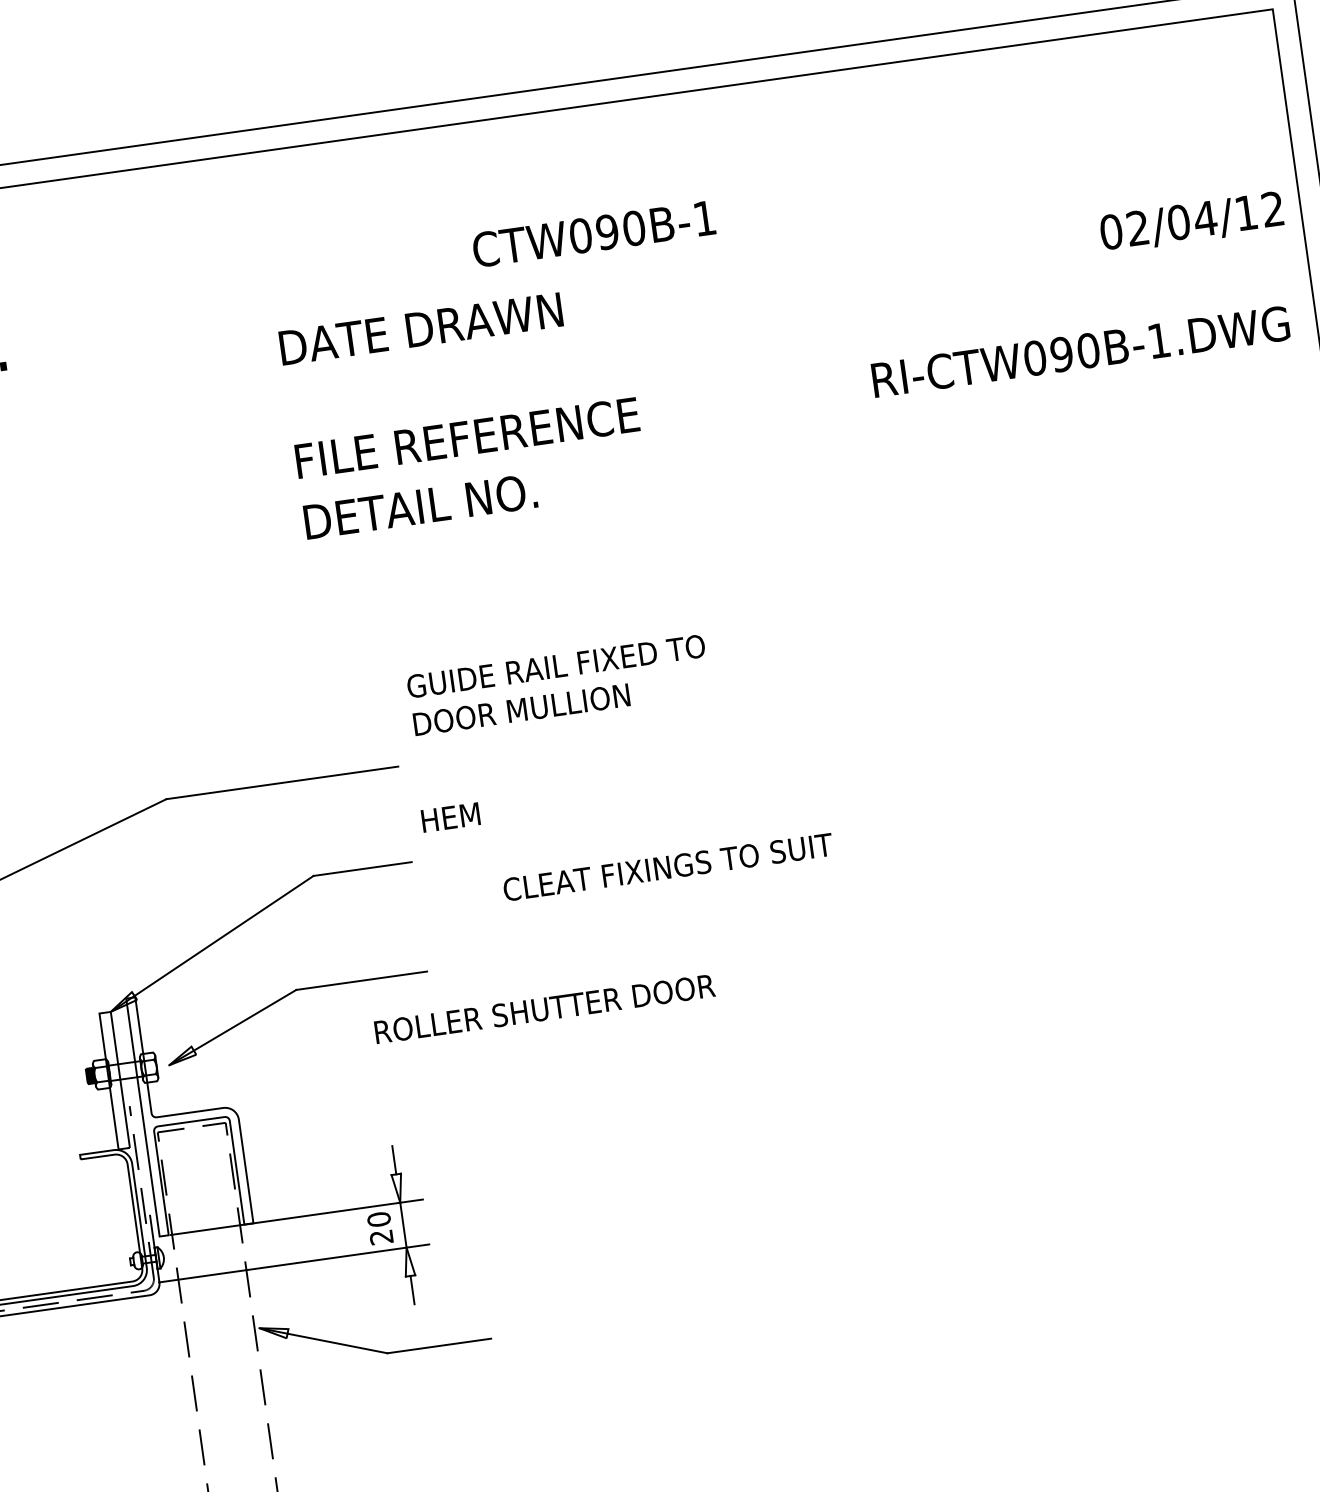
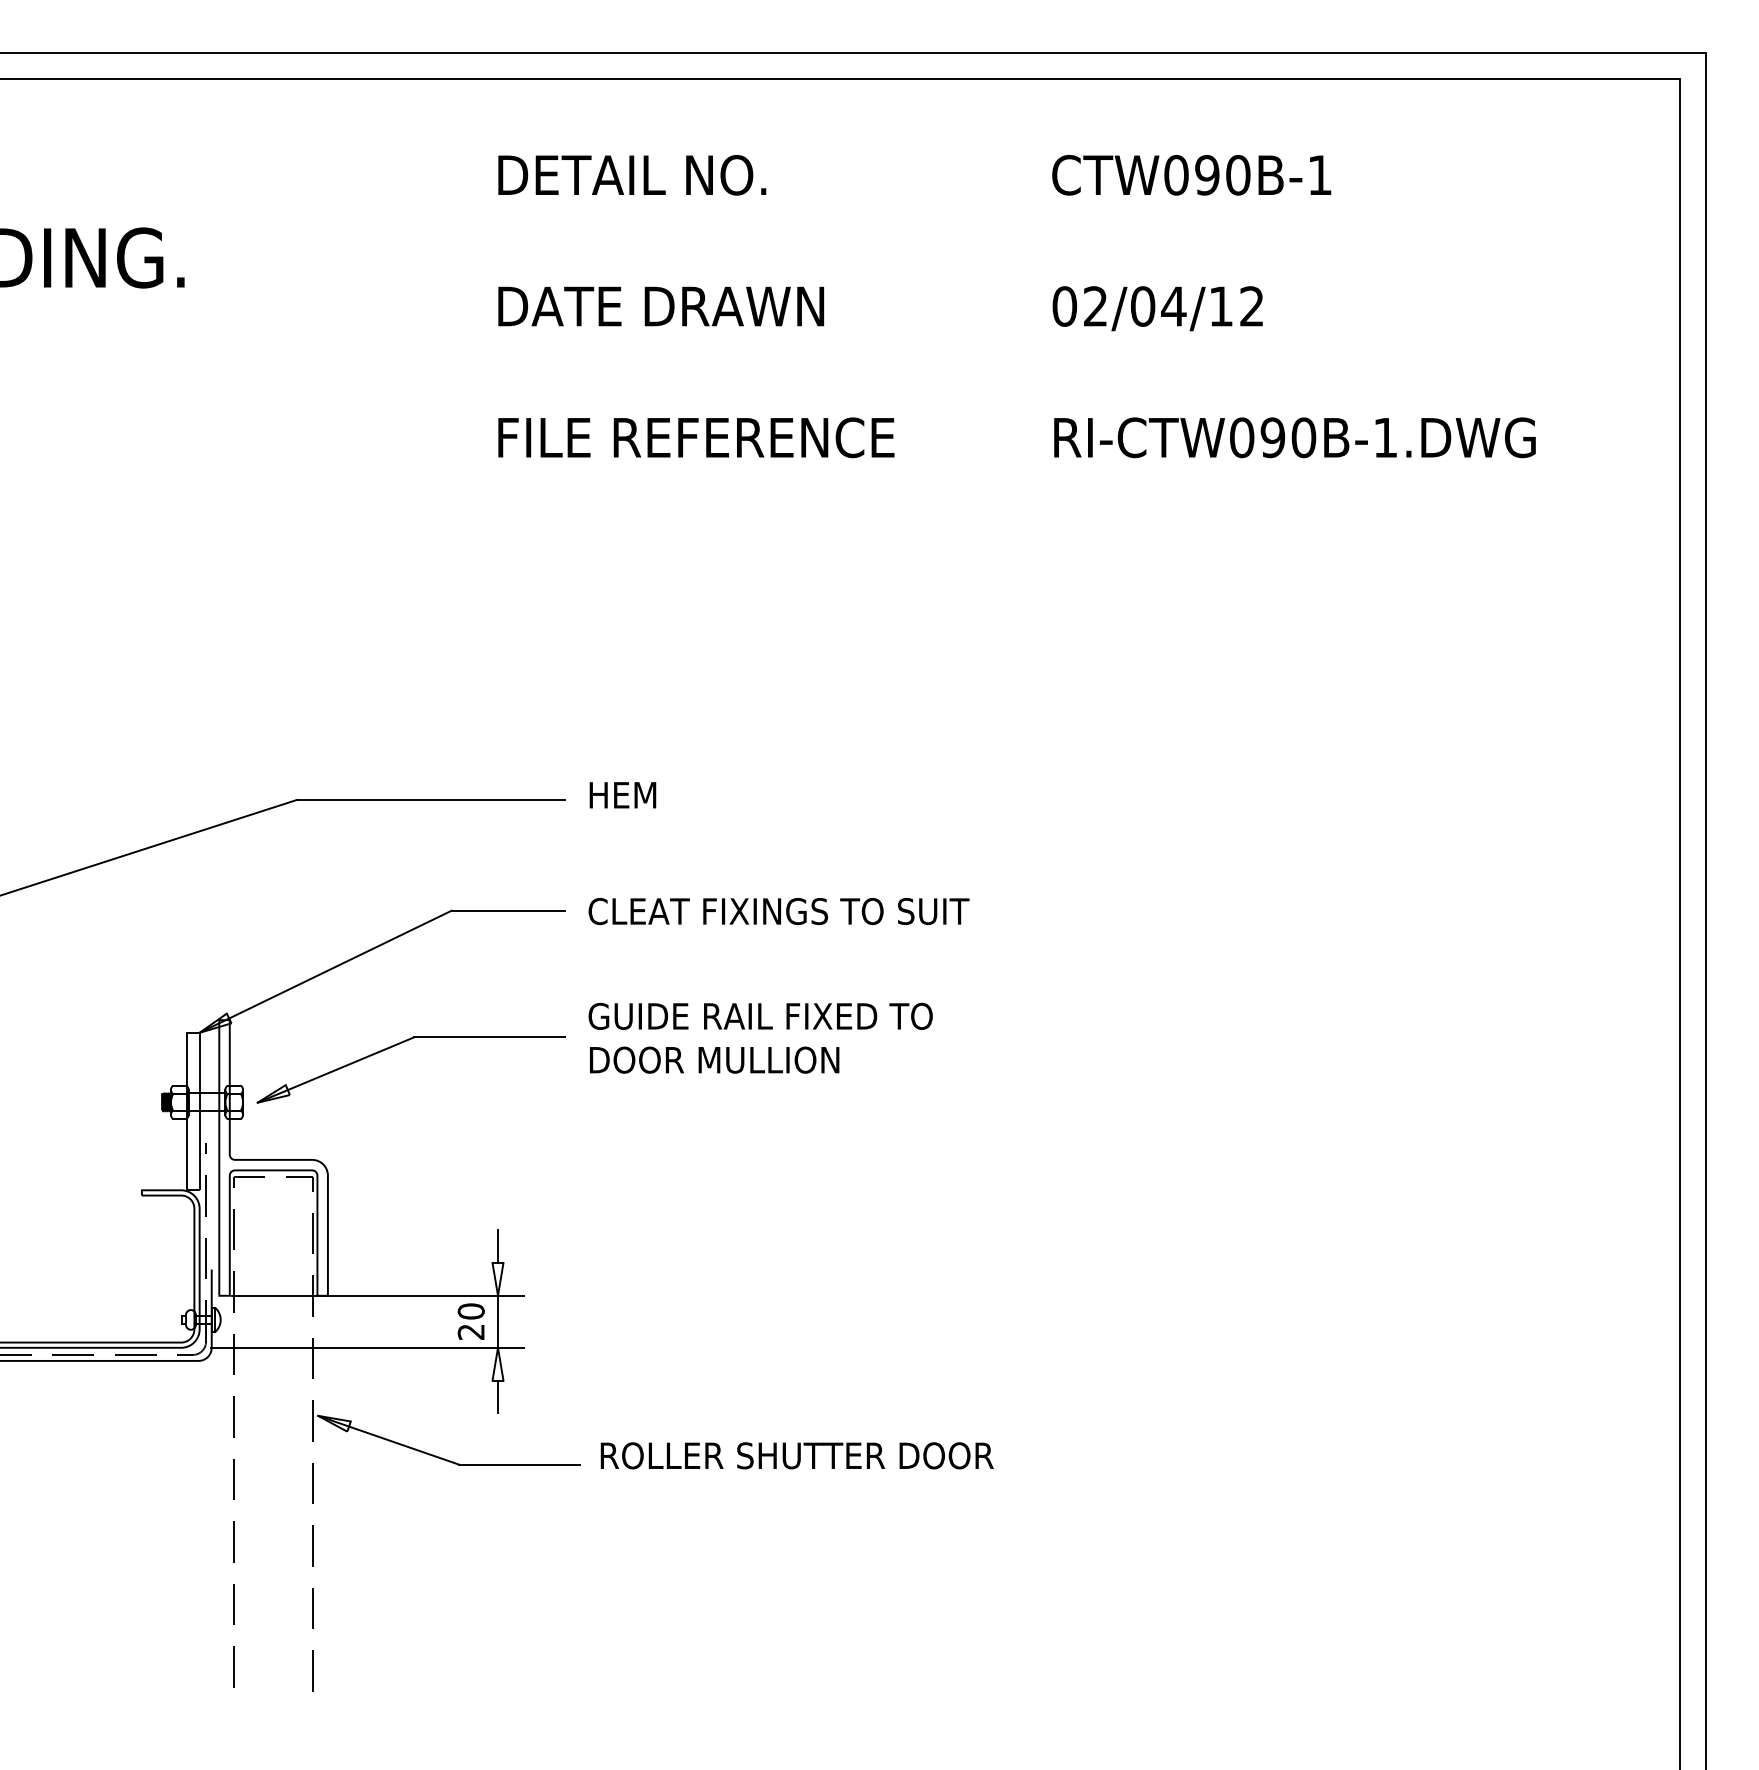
text: (1191, 222) -> (1157, 308), moved
text: (593, 234) -> (1191, 175), moved
text: (1080, 351) -> (1294, 437), moved
text: (420, 506) -> (632, 175), moved
text: (558, 684) -> (760, 1037), moved
text: (450, 817) -> (622, 795), moved
text: (667, 867) -> (778, 911), moved
text: (544, 1008) -> (796, 1455), moved

